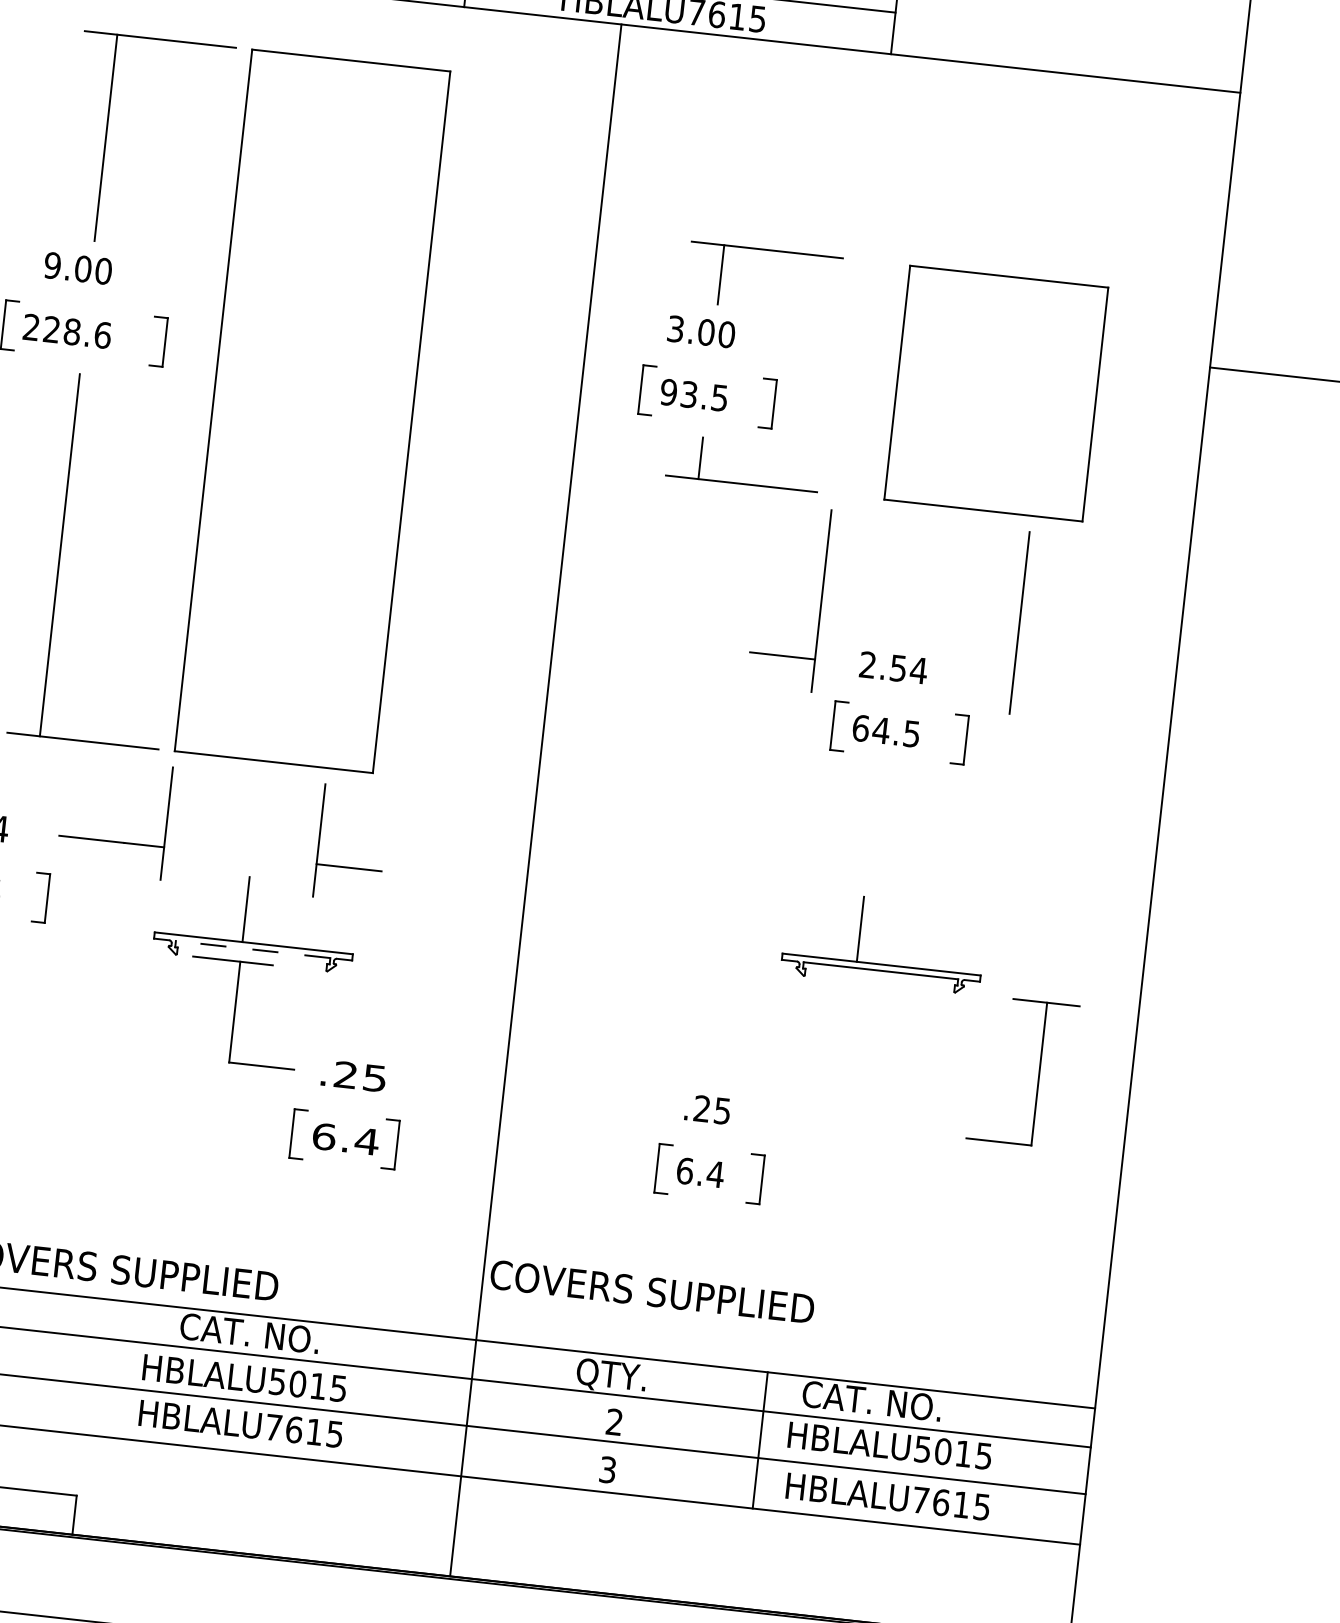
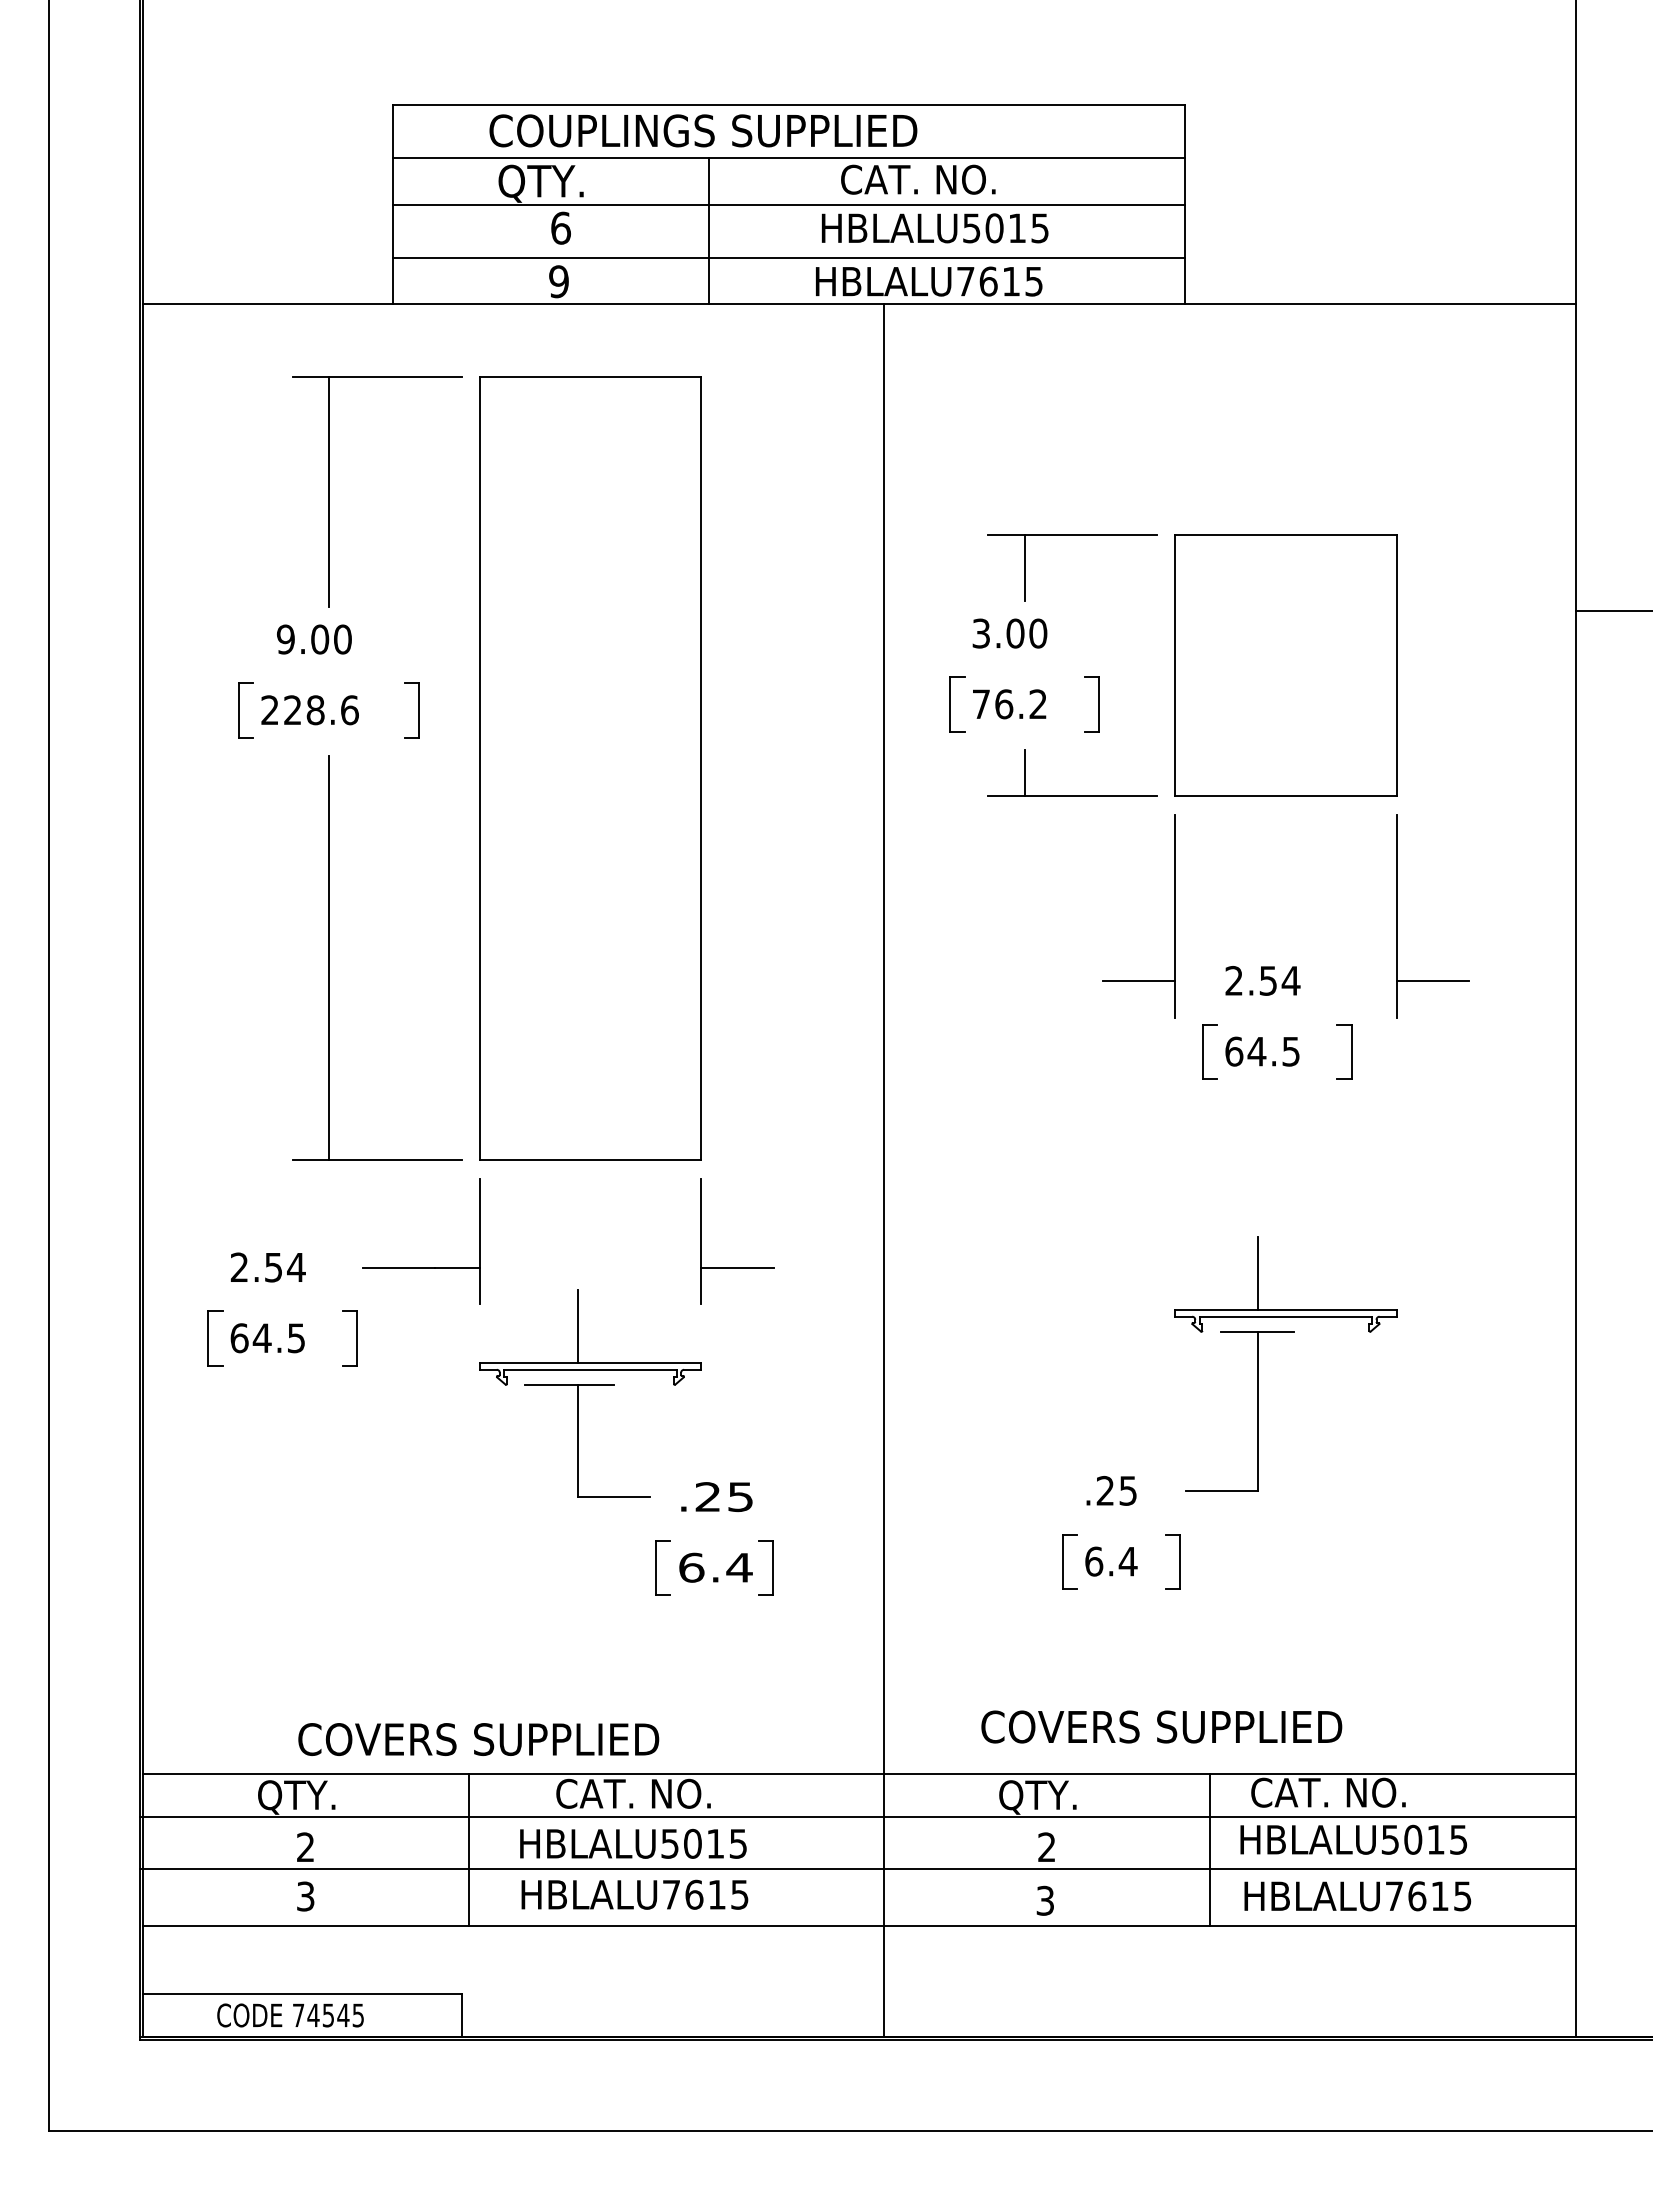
part: (996, 393) -> (1285, 665), moved
text: (694, 395) -> (1009, 704), 93.5 -> 76.2
line: (1045, 685) -> (1432, 981), added
part: (349, 867) -> (737, 1267), moved
line: (252, 949) -> (589, 1369), dashed -> solid
part: (1038, 1074) -> (1257, 1411), moved
text: (652, 1291) -> (1161, 1726), moved
line: (96, 1366) -> (468, 1849), added

